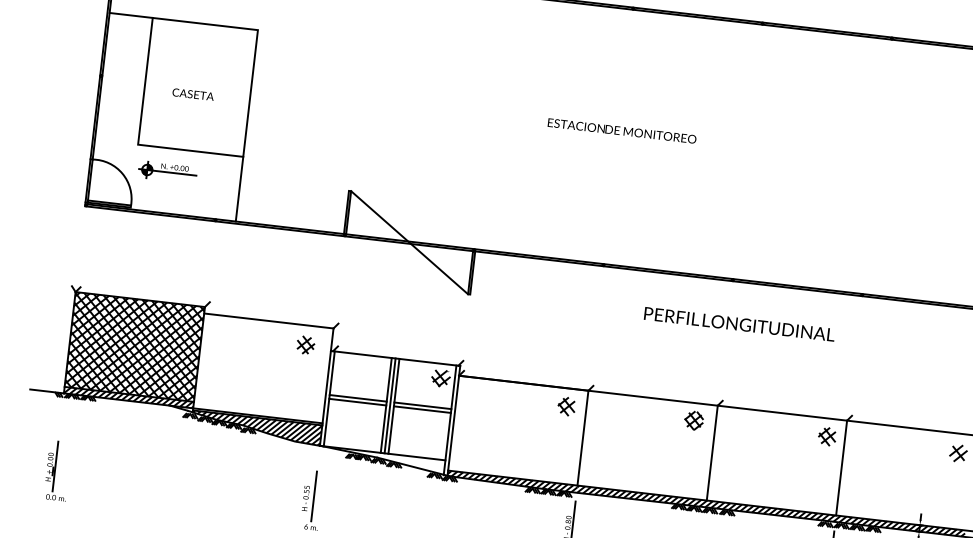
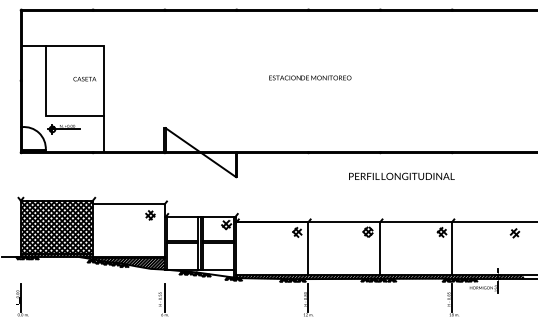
text: (192, 93) -> (84, 78), moved
text: (739, 322) -> (401, 175), moved

